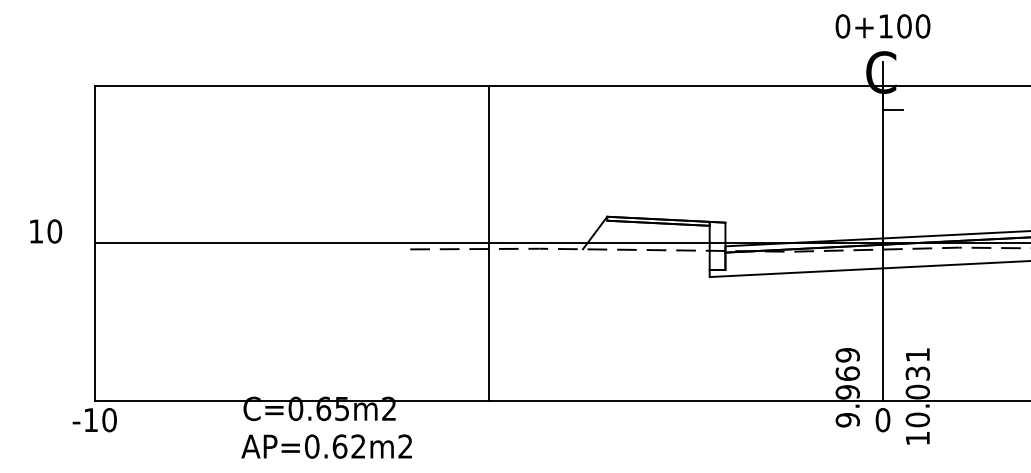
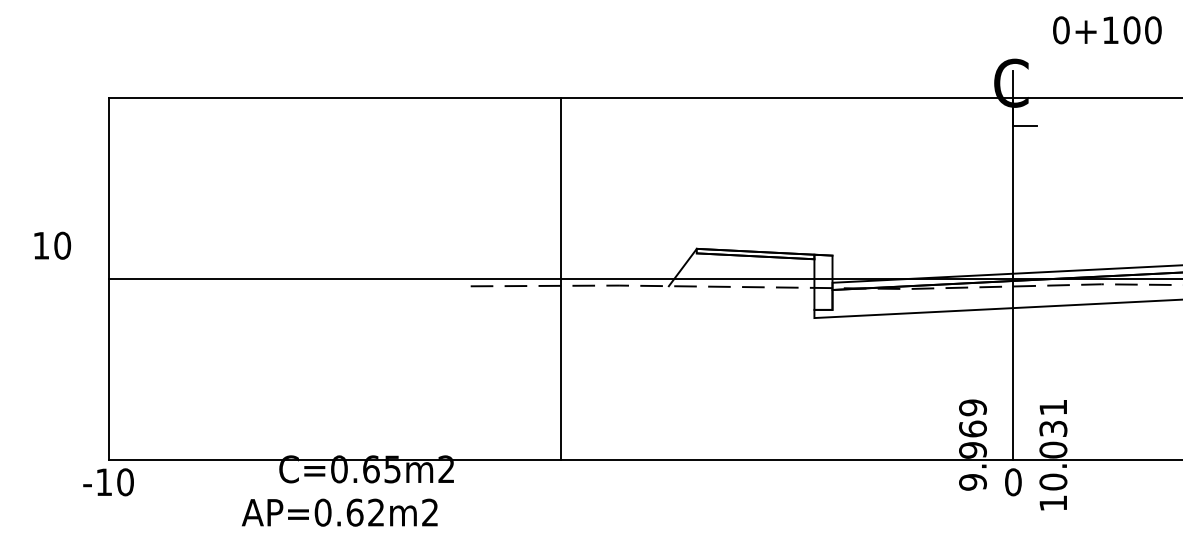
text: (883, 26) -> (1107, 30), moved
text: (45, 231) -> (52, 245), moved
text: (326, 446) -> (339, 512), moved

